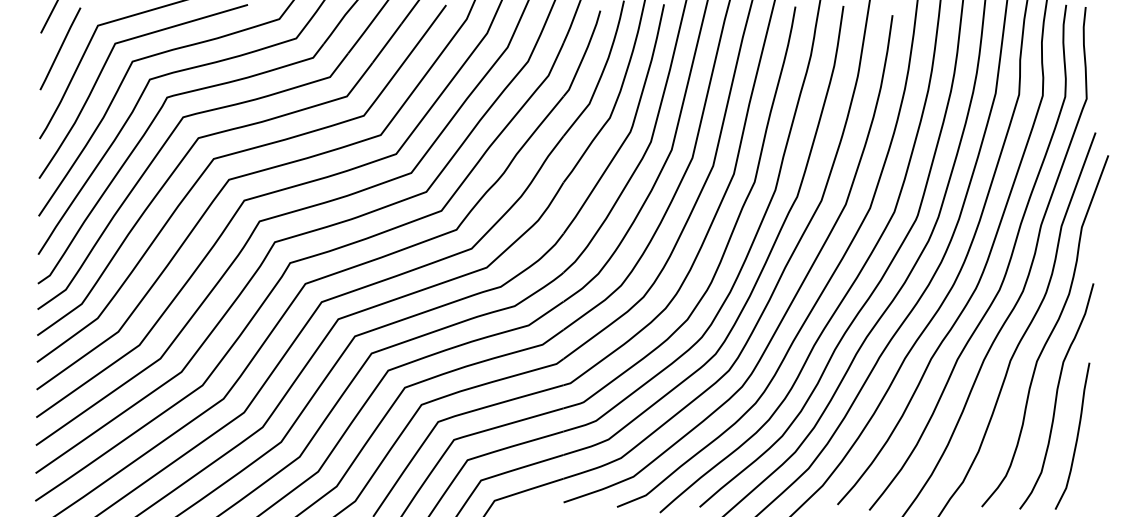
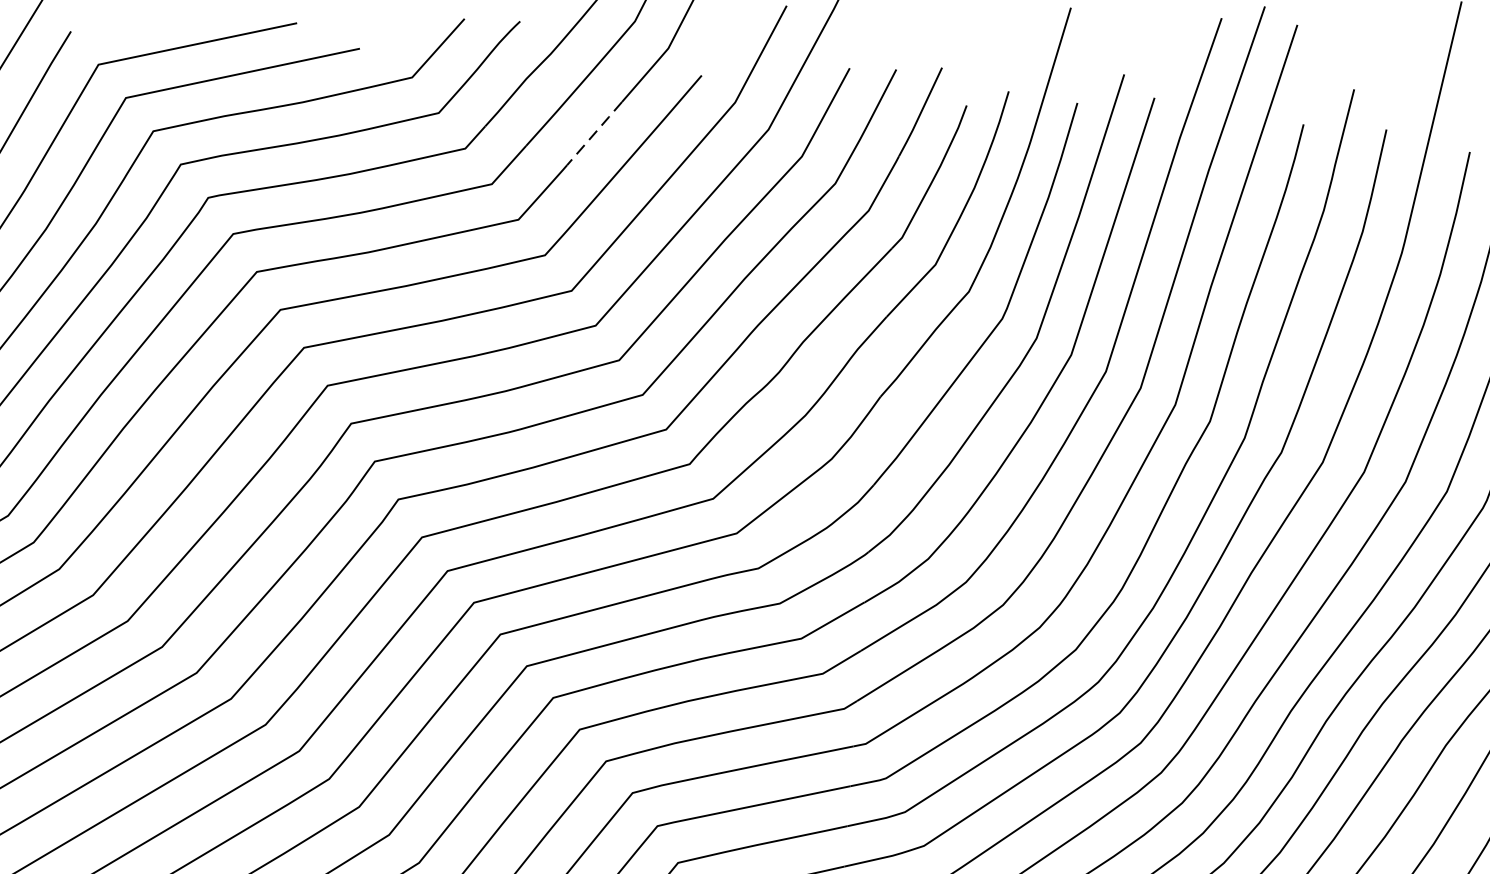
line: (387, 42) -> (595, 132), solid -> dashed

